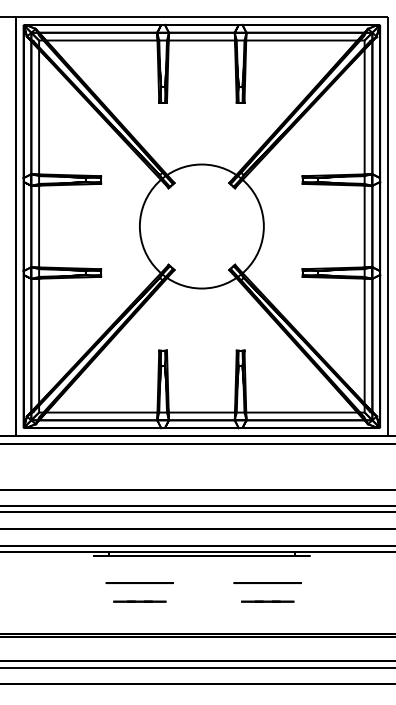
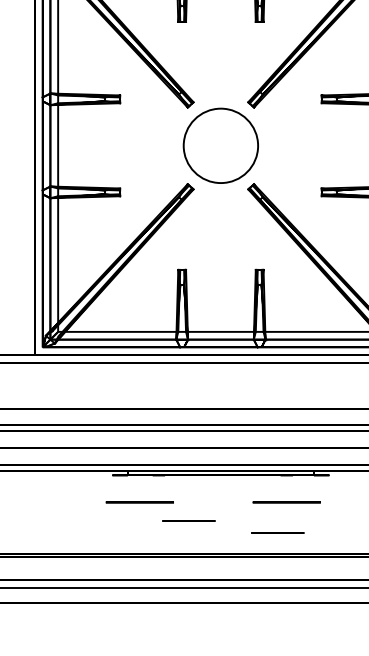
circle: (201, 226) -> (220, 145), size x0.6
circle: (139, 582) -> (139, 501), moved
line: (139, 601) -> (188, 520), moved
line: (267, 601) -> (277, 532), moved

